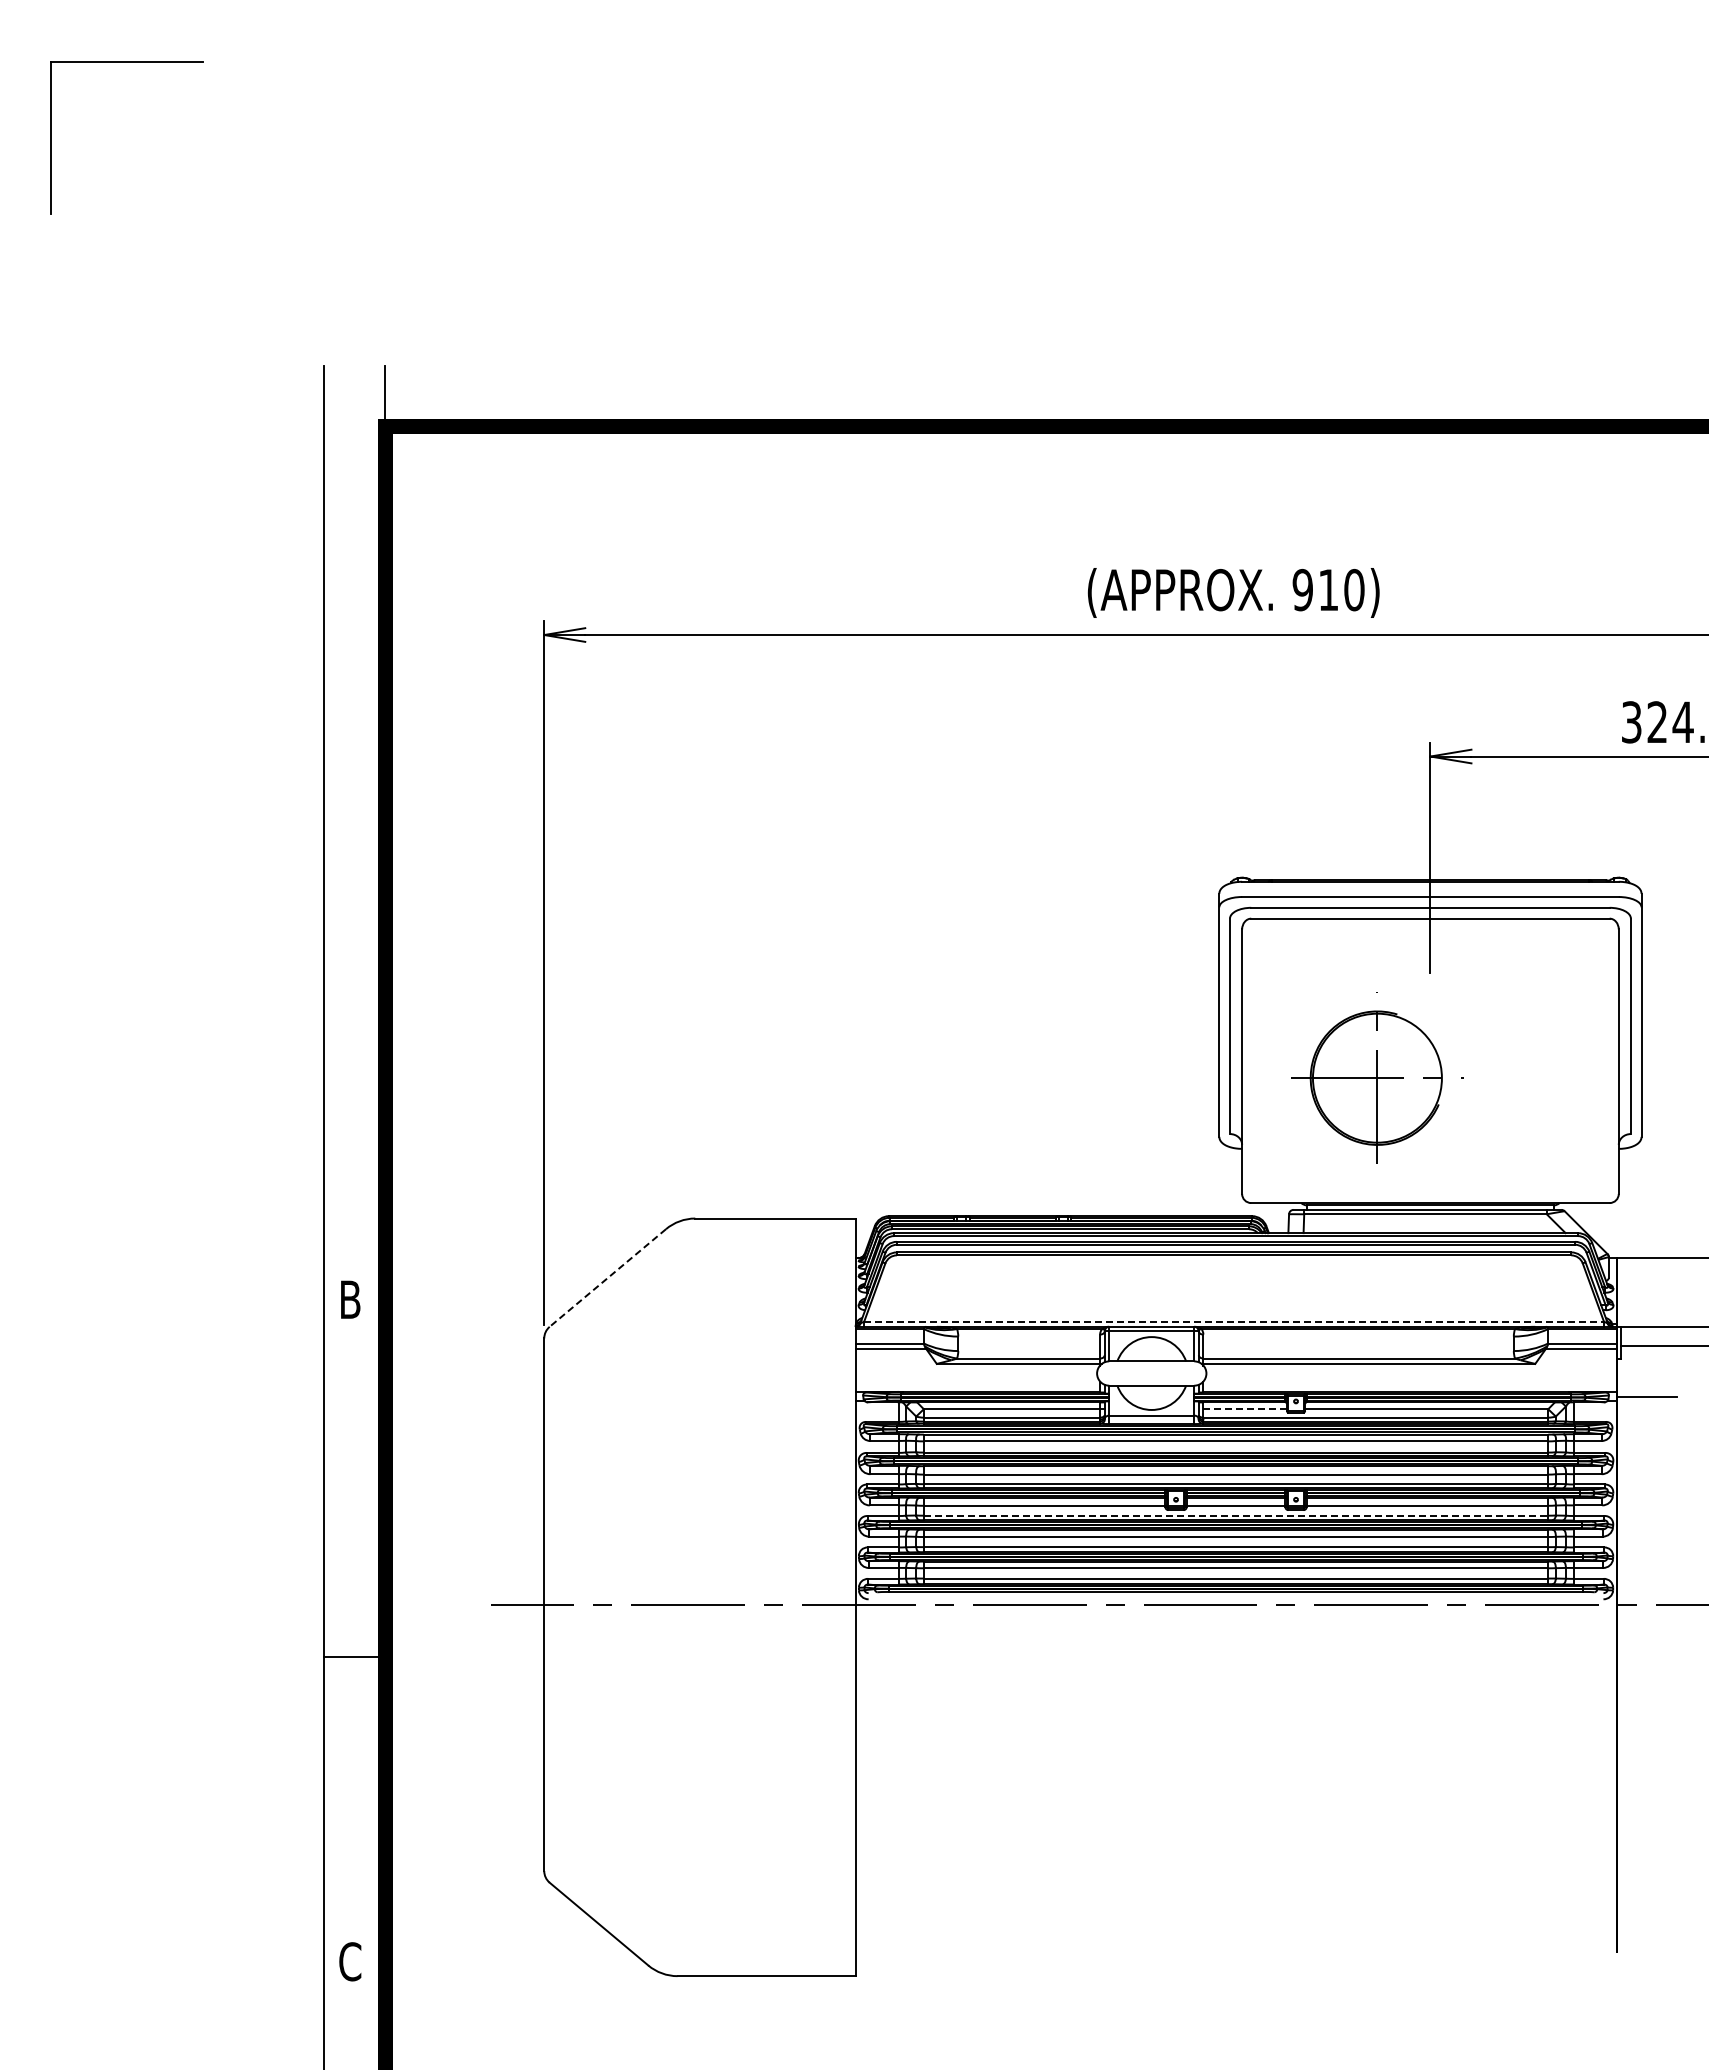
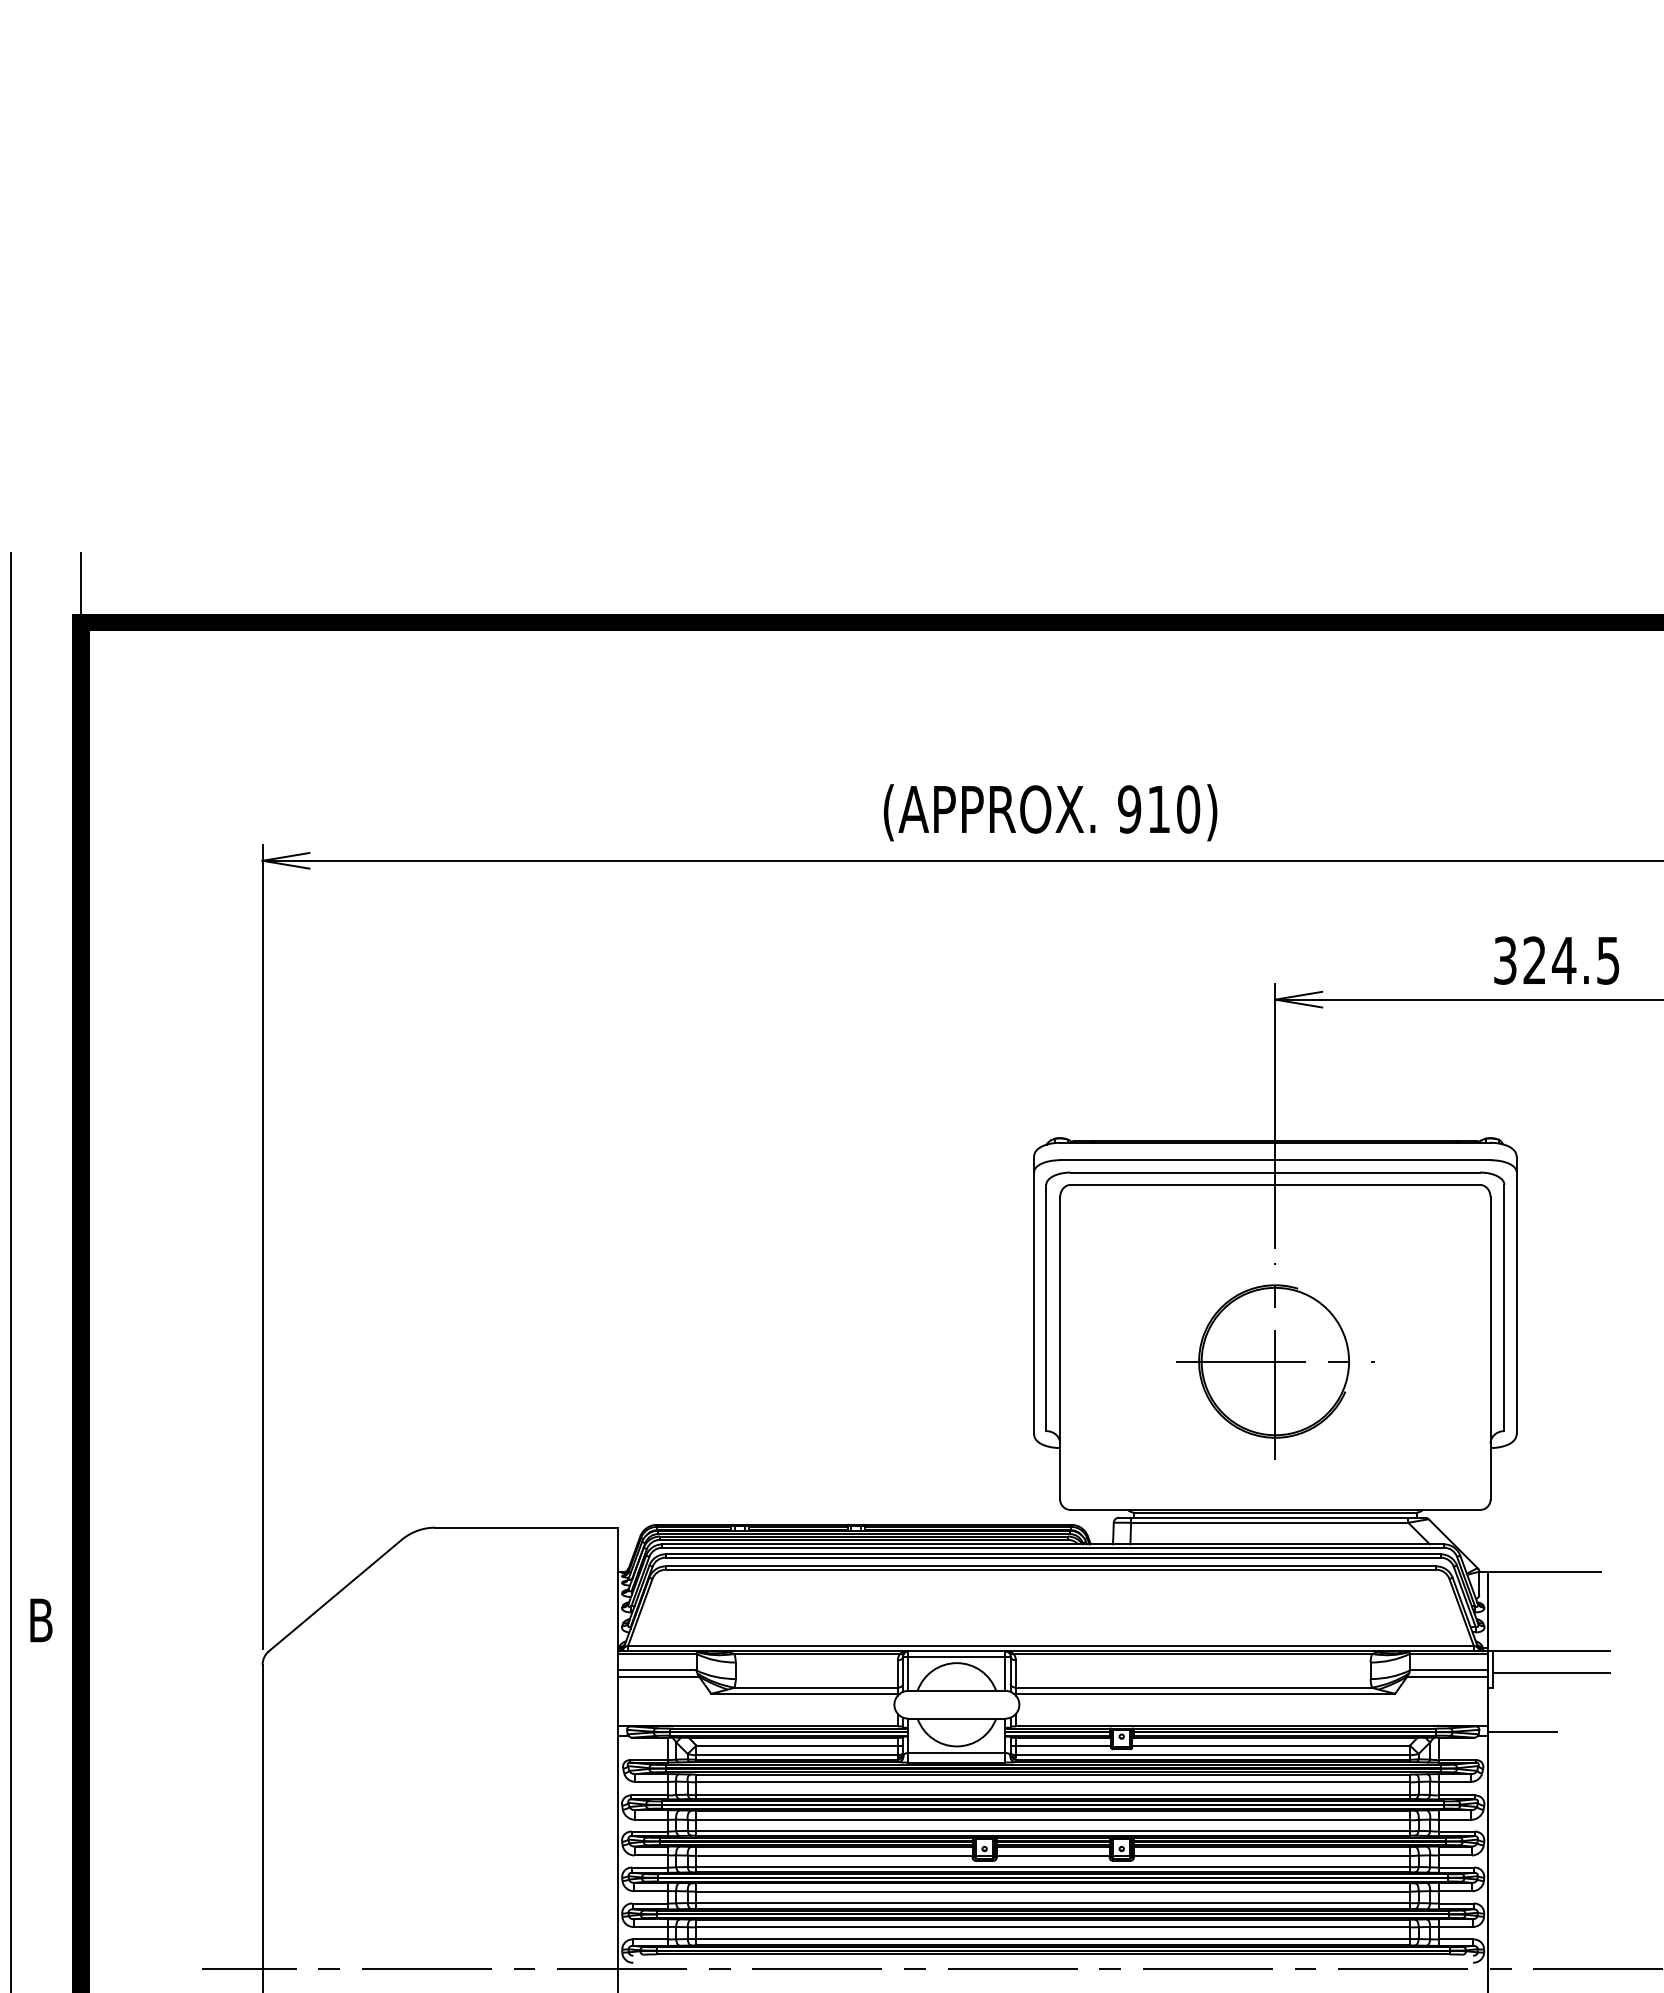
part: (1377, 1077) -> (1275, 1360), moved
line: (607, 1278) -> (334, 1596), dashed -> solid
line: (1234, 1321) -> (1051, 1645), dashed -> solid
line: (1242, 1409) -> (1060, 1745), dashed -> solid
line: (1236, 1515) -> (1053, 1867), dashed -> solid

